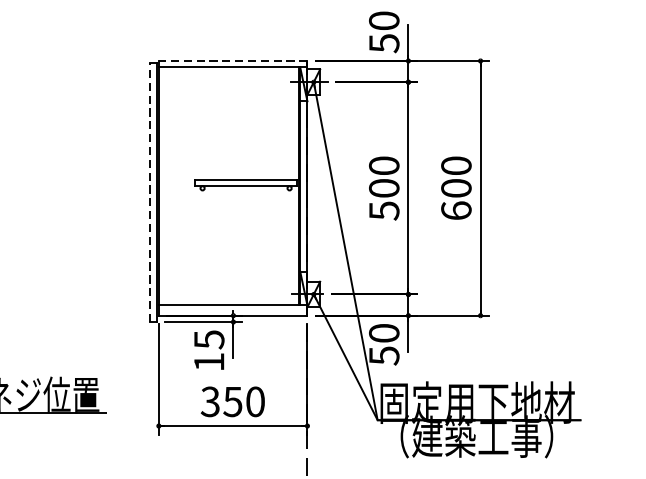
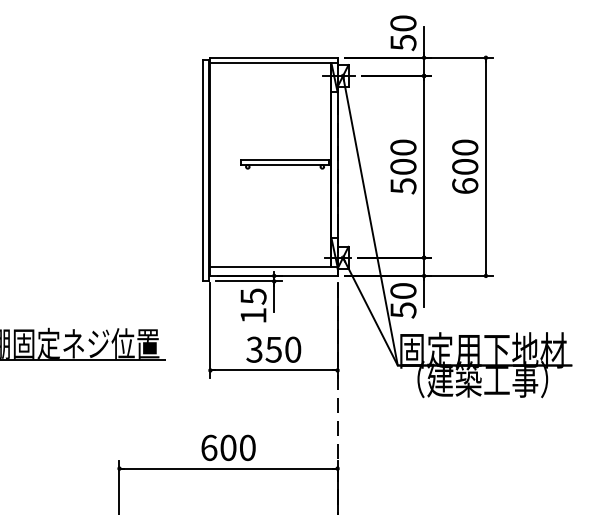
line: (233, 60) -> (274, 57), dashed -> solid
line: (150, 192) -> (203, 170), dashed -> solid

